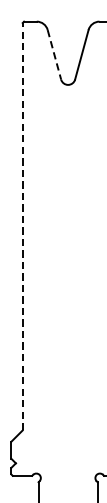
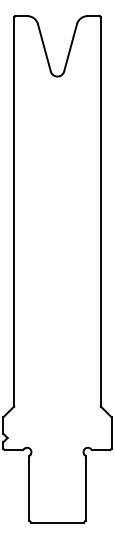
line: (54, 55) -> (44, 48), dashed -> solid
line: (23, 227) -> (14, 212), dashed -> solid

